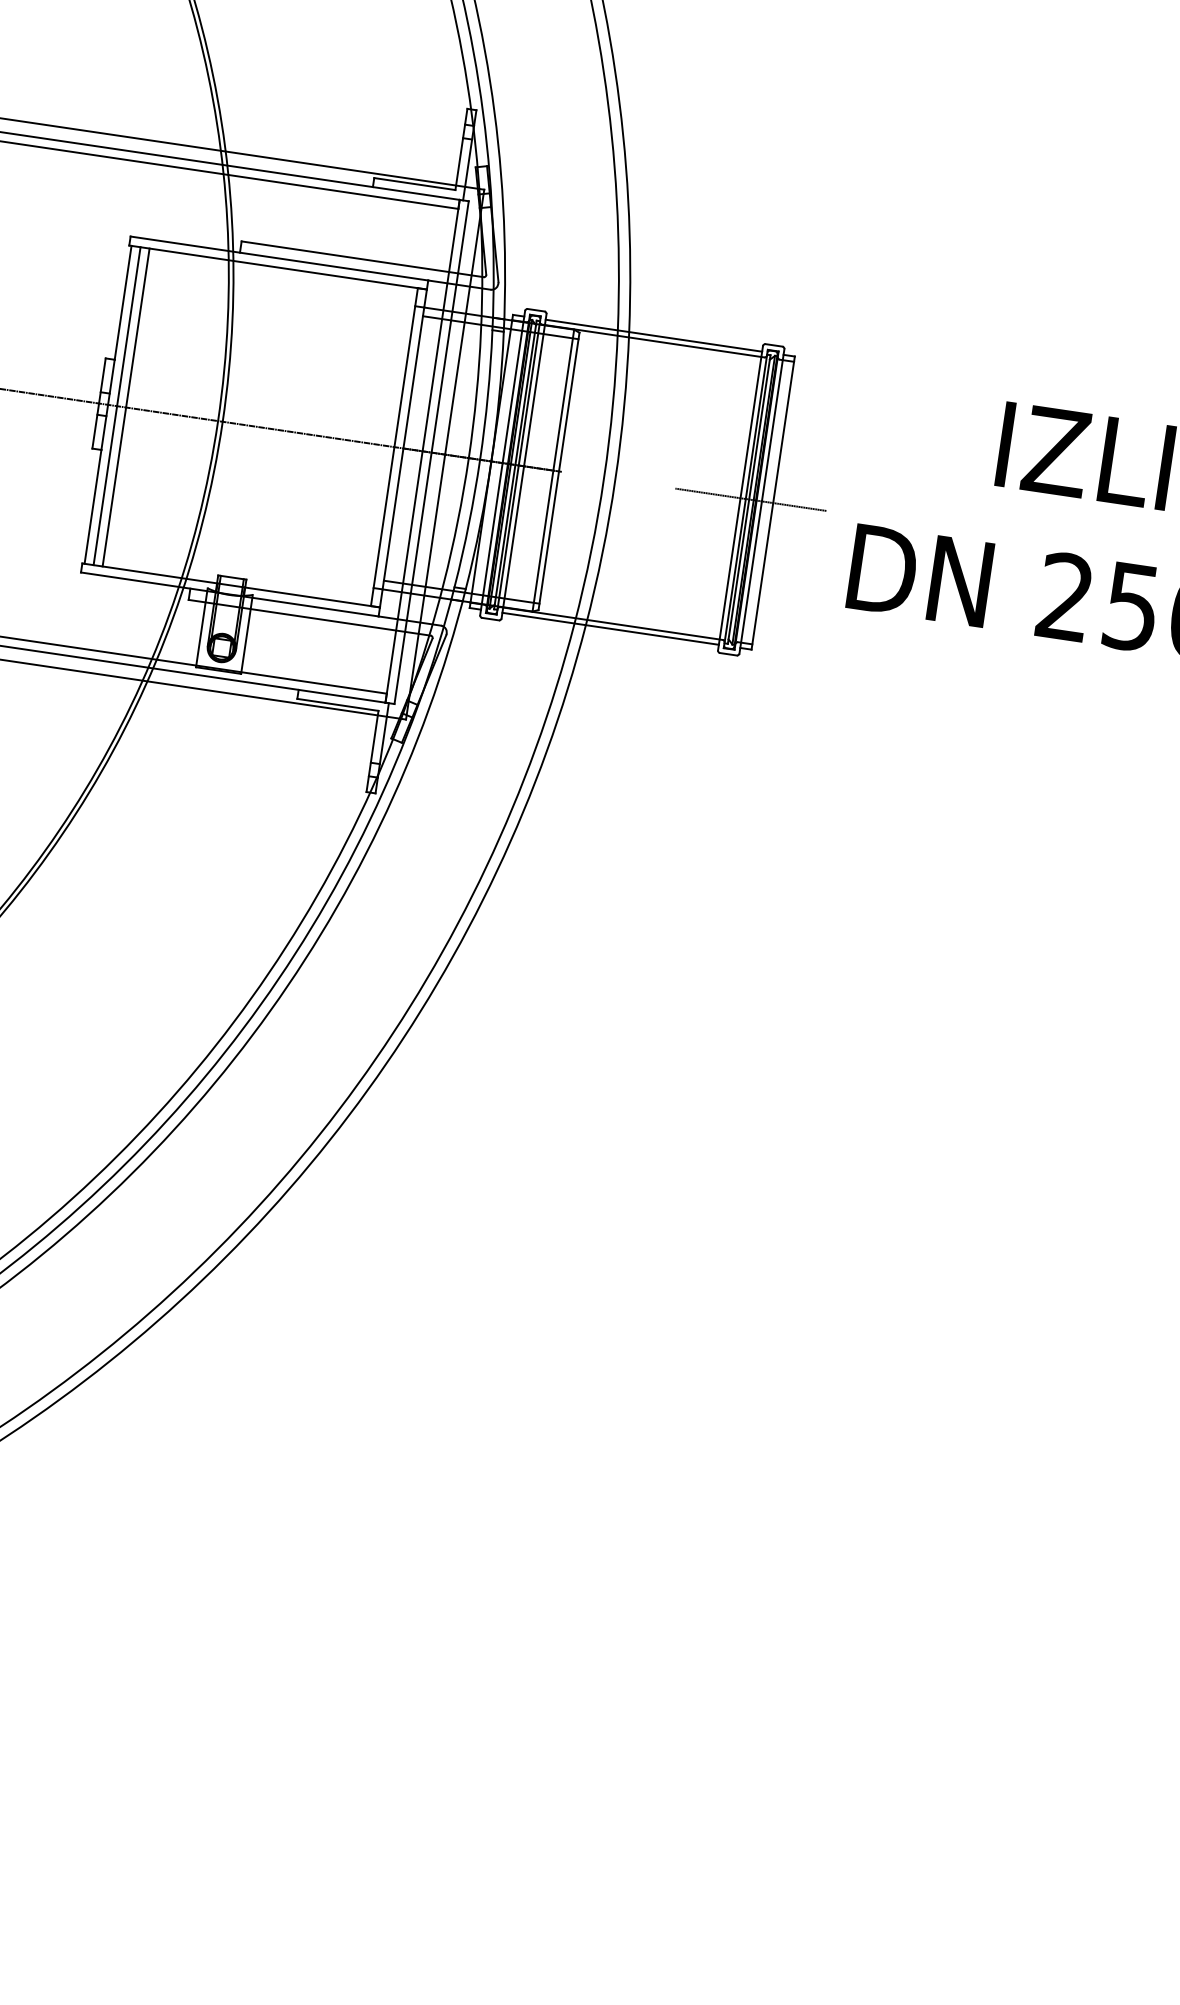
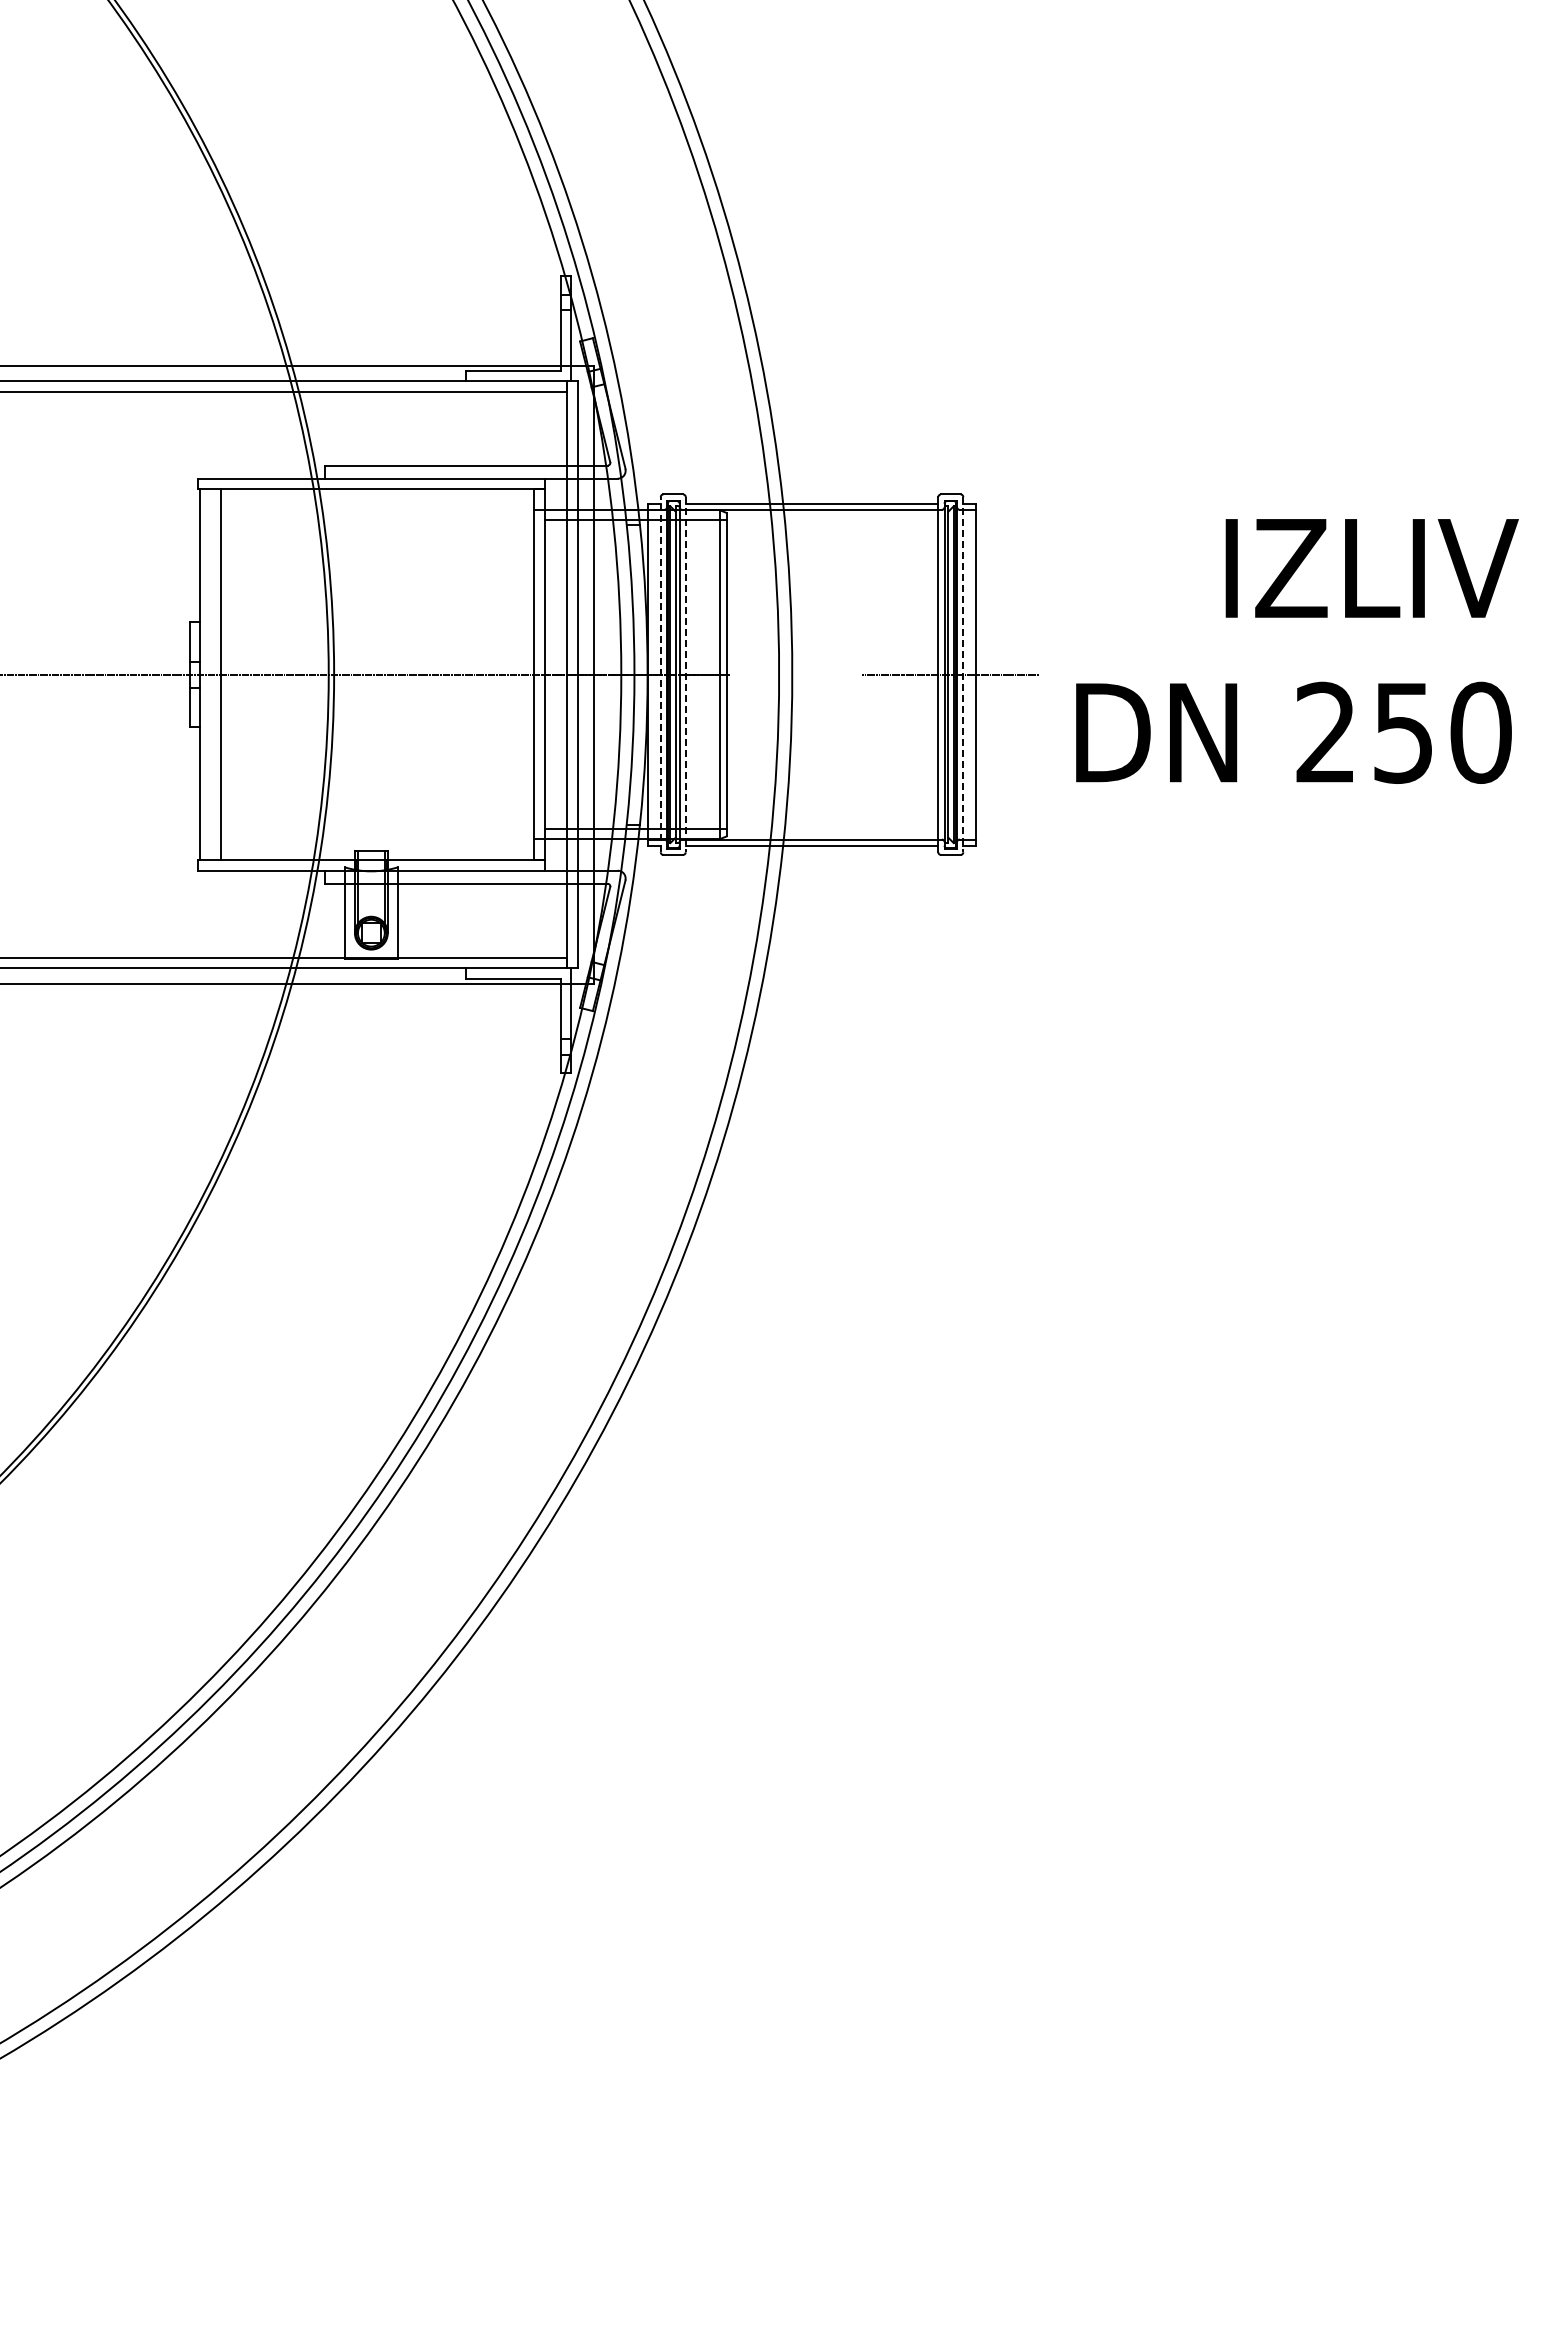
line: (116, 405) -> (210, 674), removed
line: (502, 462) -> (660, 674), solid -> dashed
line: (523, 466) -> (685, 674), solid -> dashed
line: (762, 501) -> (963, 674), solid -> dashed

